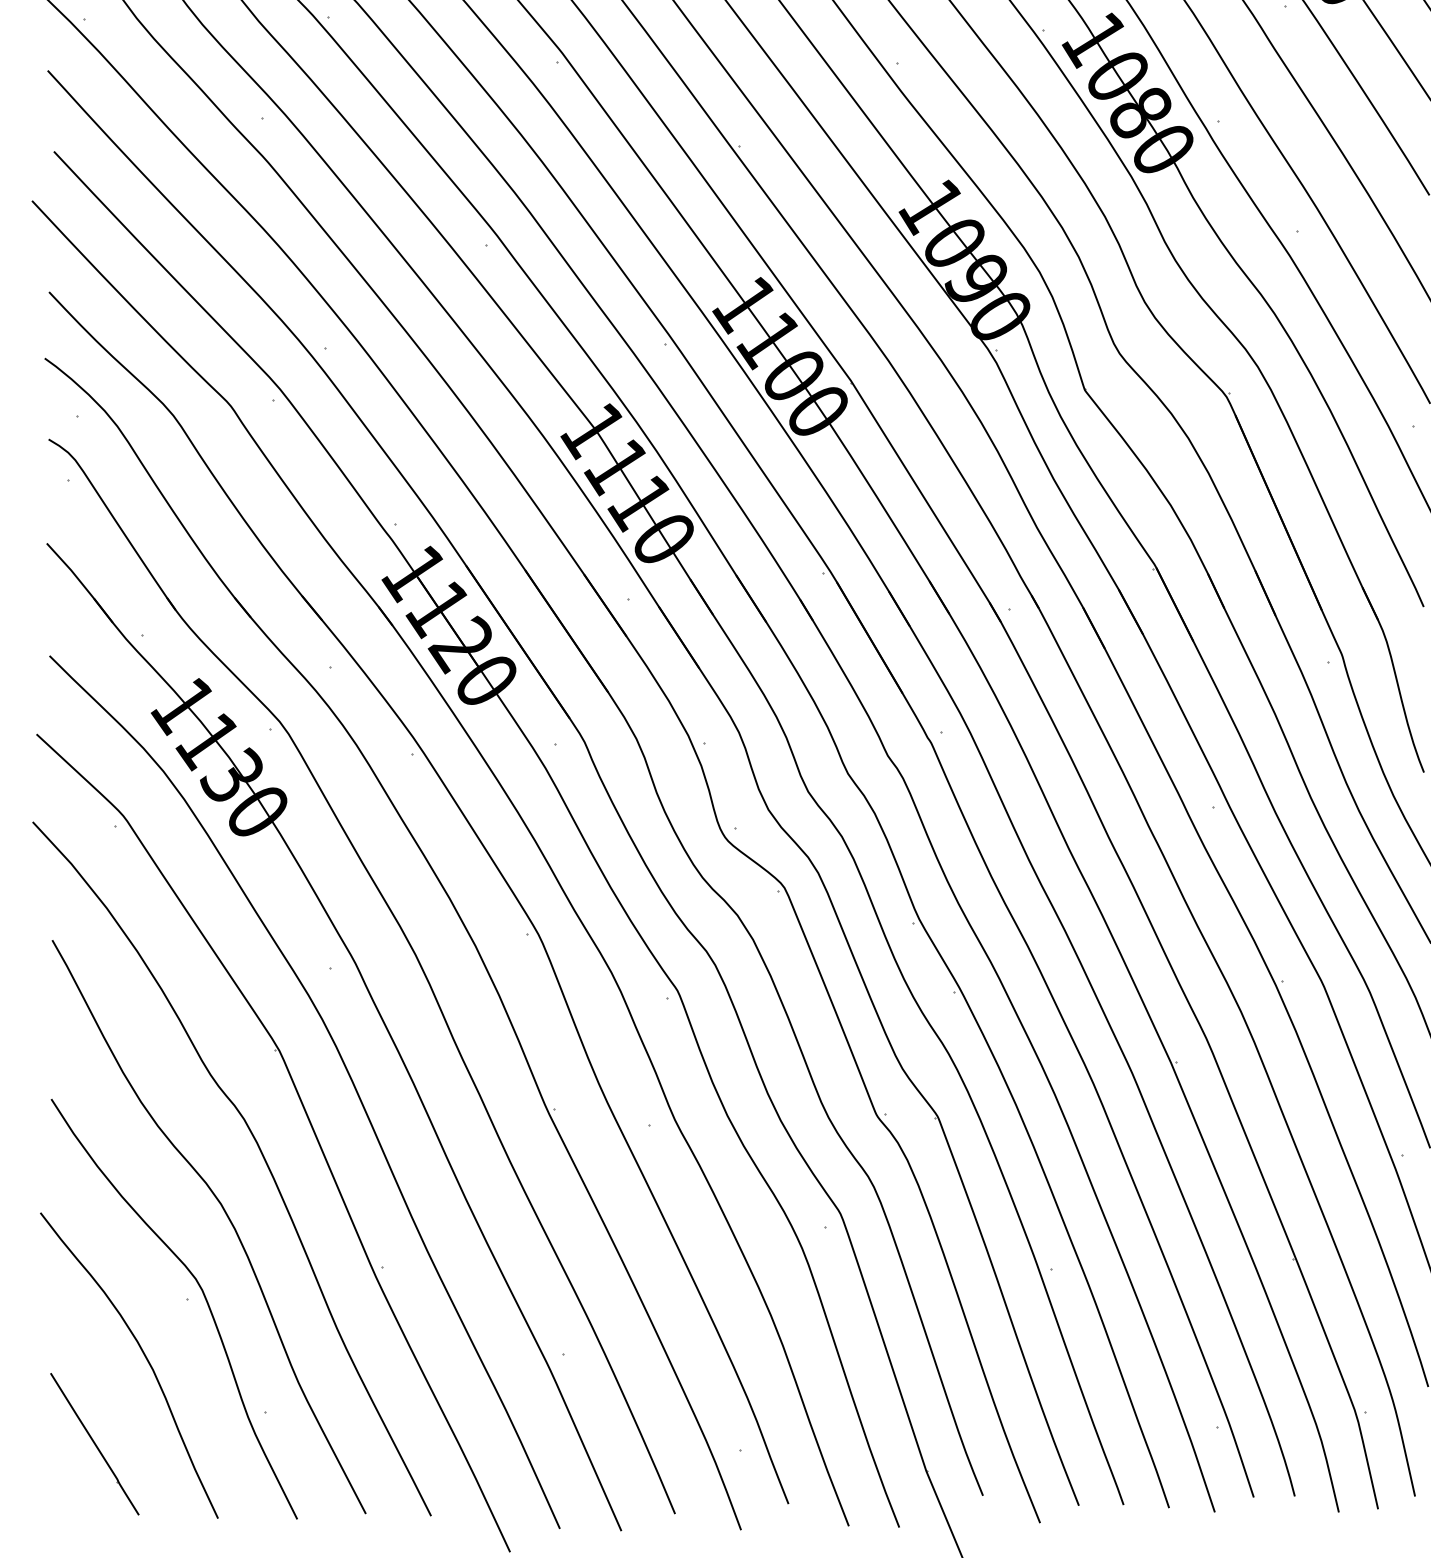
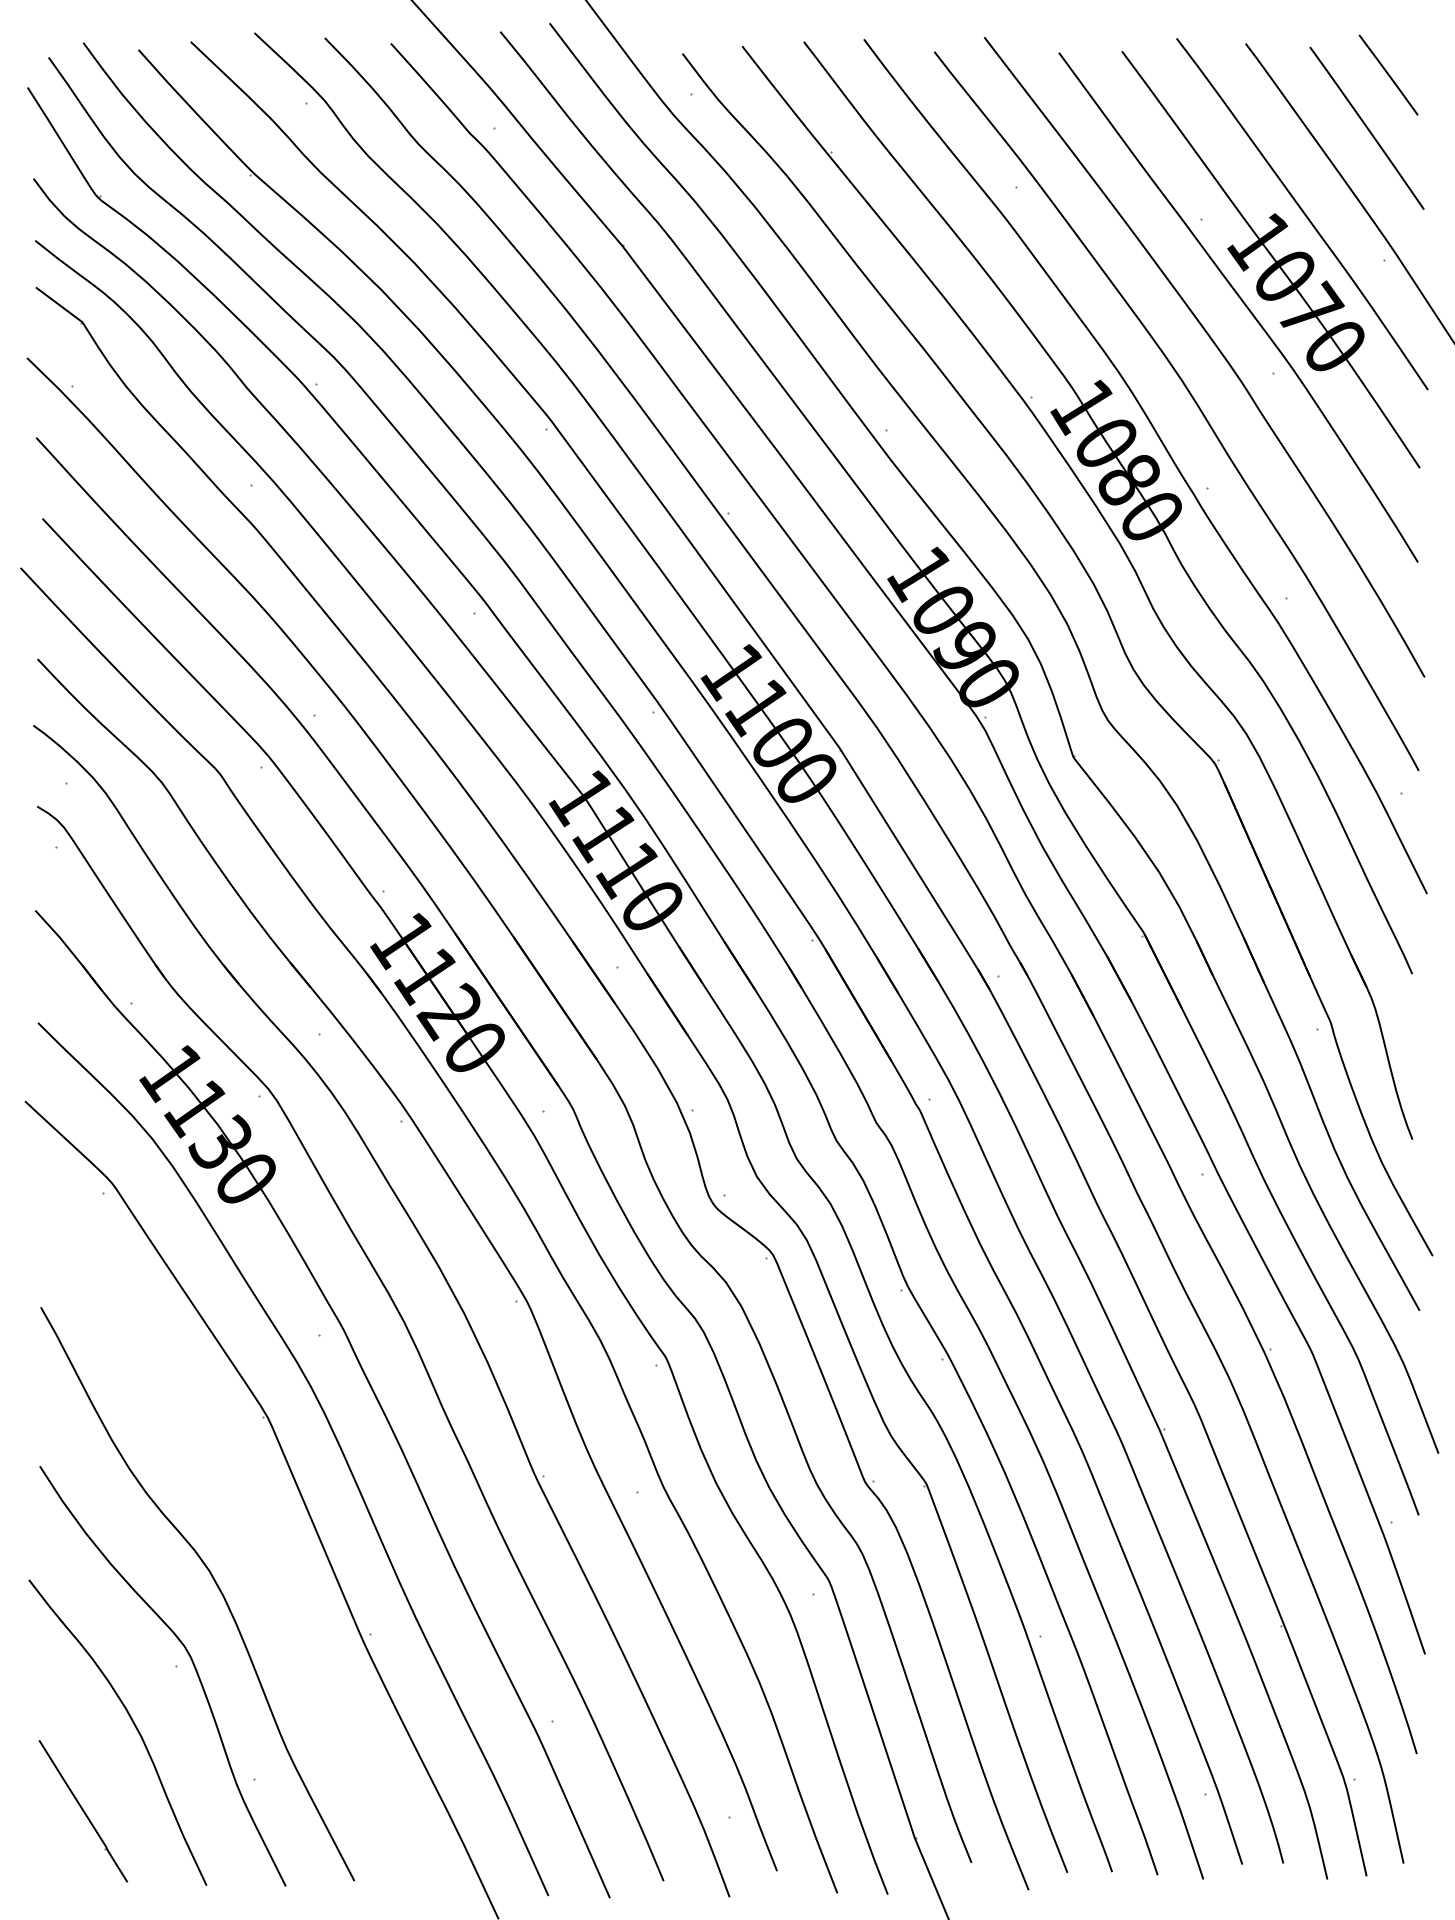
curve: (261, 1156) -> (250, 1523), removed

